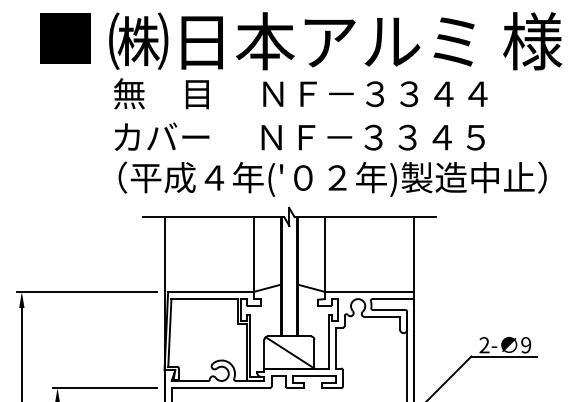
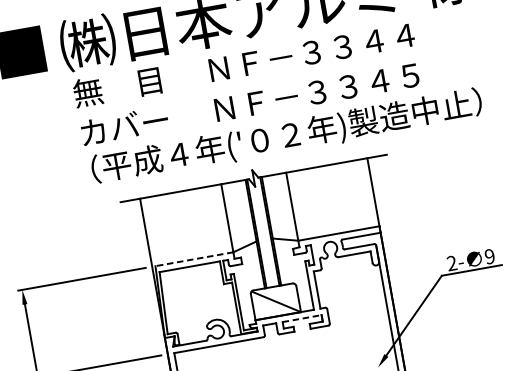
line: (210, 291) -> (193, 258), solid -> dashed
line: (314, 375) -> (302, 318), solid -> dashed

